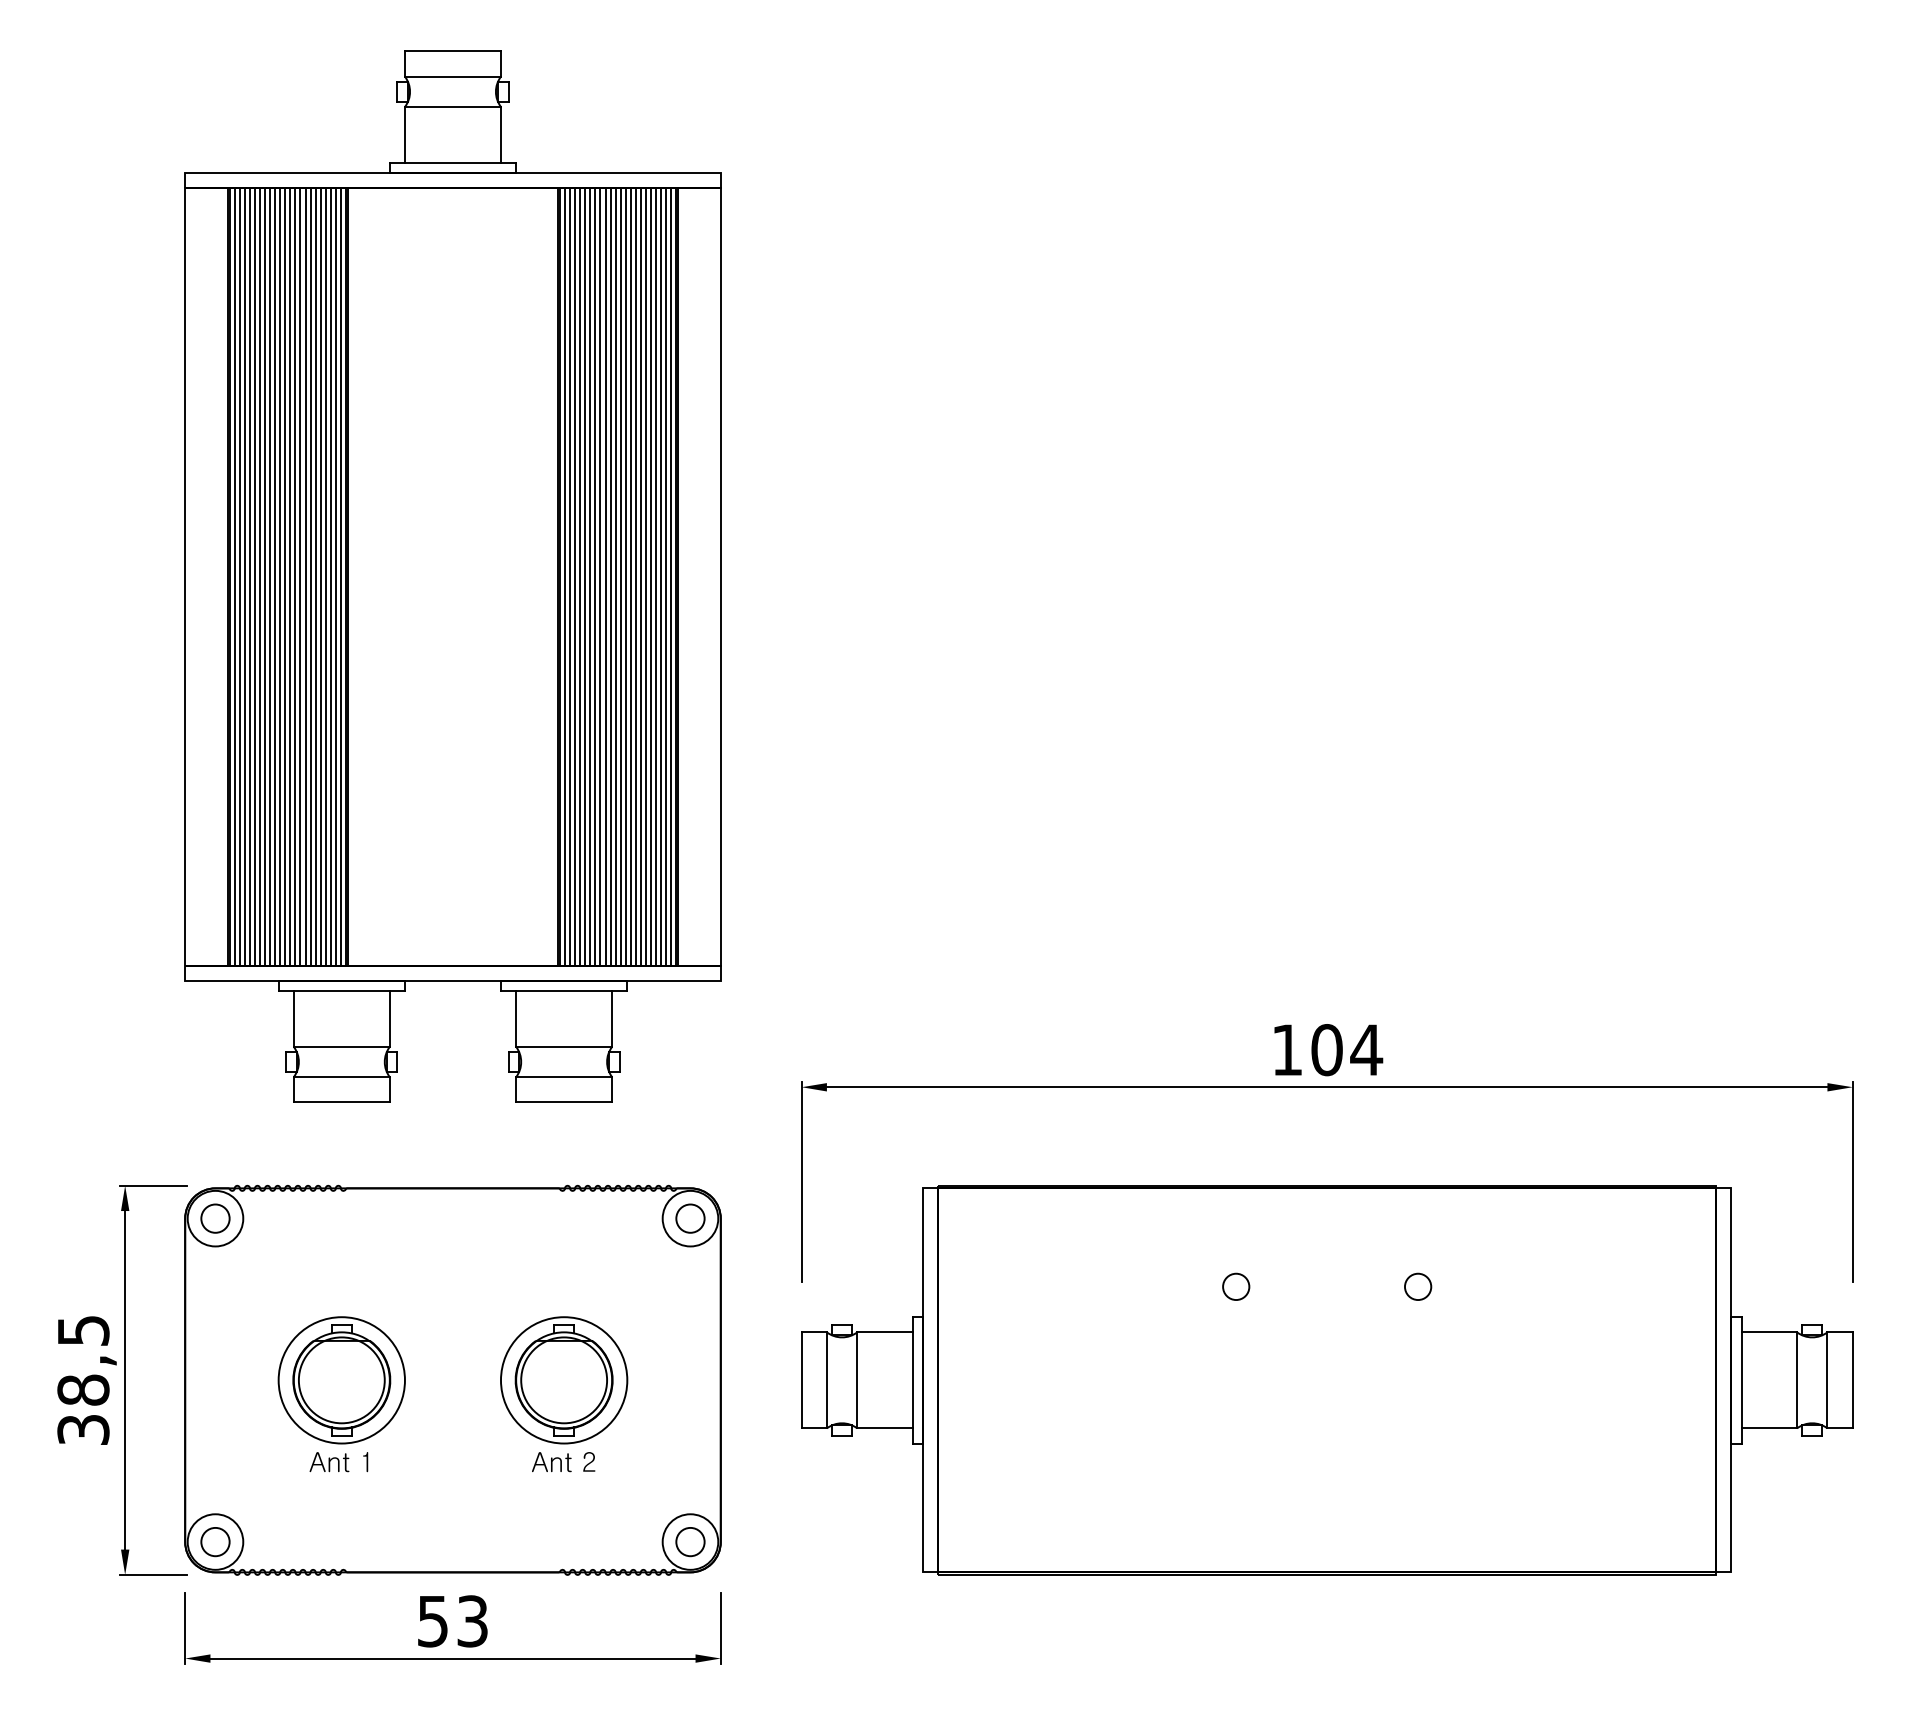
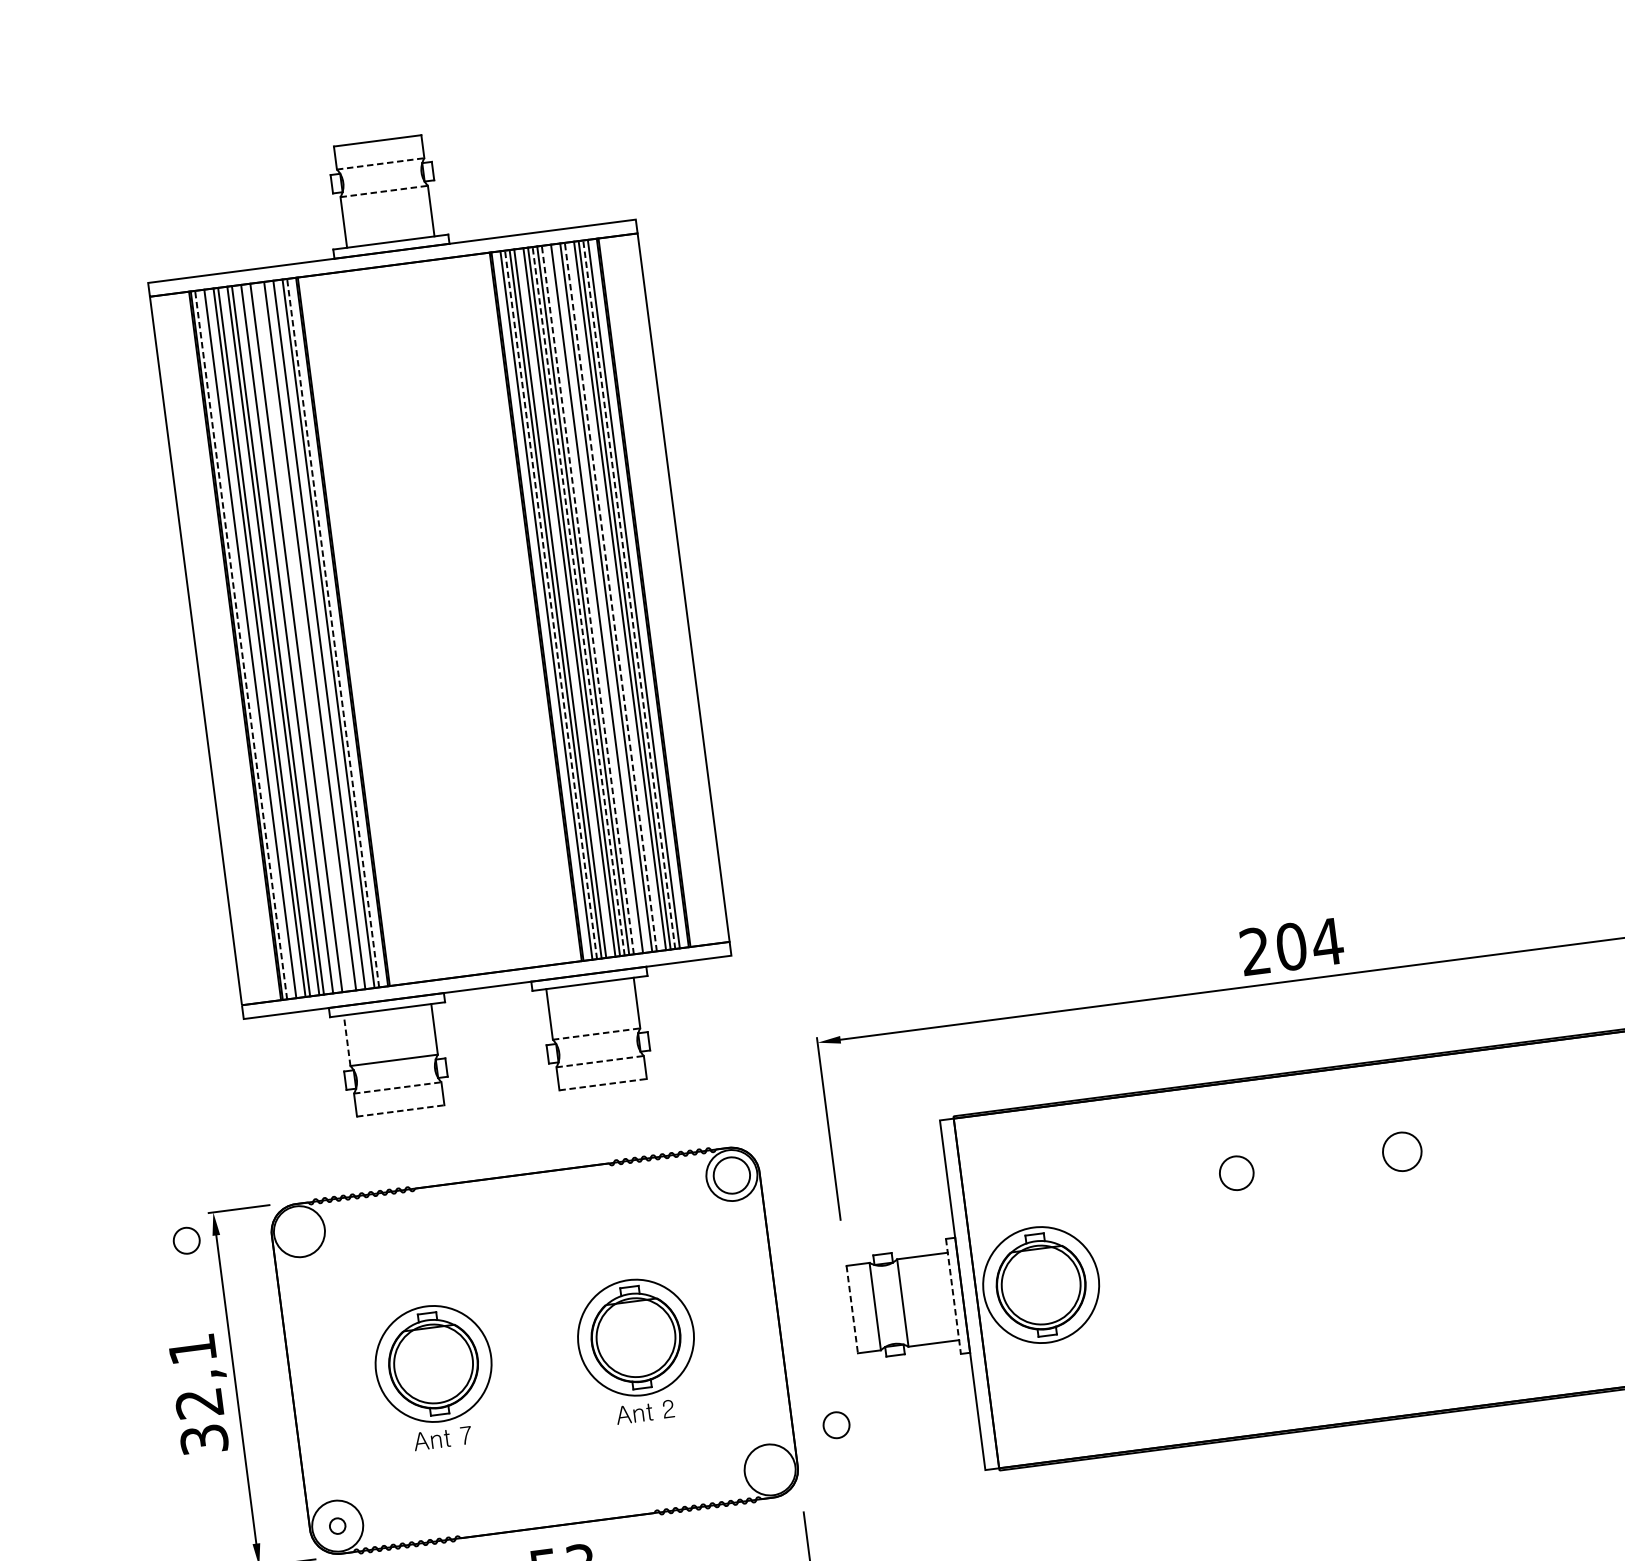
line: (453, 76) -> (381, 163), solid -> dashed
line: (453, 106) -> (384, 190), solid -> dashed
line: (234, 576) -> (240, 644), solid -> dashed
line: (239, 576) -> (245, 644), removed
line: (249, 576) -> (254, 643), removed
line: (265, 576) -> (269, 641), removed
line: (280, 576) -> (282, 639), removed
line: (290, 576) -> (291, 638), removed
line: (300, 576) -> (300, 636), removed
line: (305, 576) -> (305, 636), removed
line: (315, 576) -> (314, 635), removed
line: (325, 576) -> (323, 634), removed
line: (335, 576) -> (332, 632), solid -> dashed
line: (340, 576) -> (337, 632), removed
line: (565, 576) -> (542, 605), removed
line: (575, 576) -> (551, 604), solid -> dashed
line: (590, 576) -> (564, 602), removed
line: (605, 576) -> (578, 600), solid -> dashed
line: (615, 576) -> (587, 599), solid -> dashed
line: (620, 576) -> (592, 599), removed
line: (630, 576) -> (601, 597), removed
line: (640, 576) -> (610, 596), solid -> dashed
line: (645, 576) -> (615, 596), removed
line: (661, 576) -> (629, 594), solid -> dashed
line: (671, 576) -> (638, 593), removed
line: (293, 1019) -> (346, 1041), solid -> dashed
line: (564, 1046) -> (596, 1033), solid -> dashed
text: (1286, 1049) -> (1254, 951), 104 -> 204
line: (342, 1077) -> (398, 1088), solid -> dashed
line: (564, 1077) -> (600, 1061), solid -> dashed
line: (342, 1102) -> (401, 1110), solid -> dashed
line: (564, 1102) -> (603, 1084), solid -> dashed
circle: (215, 1218) -> (186, 1240), moved
circle: (690, 1218) -> (731, 1175), size x1.4
circle: (1236, 1286) -> (1237, 1172), size x1.4
circle: (1418, 1286) -> (1402, 1151), size x1.6
text: (83, 1360) -> (196, 1376), 38,5 -> 32,1
line: (801, 1380) -> (852, 1309), solid -> dashed
line: (912, 1380) -> (953, 1296), solid -> dashed
part: (1009, 1380) -> (1041, 1285), added
text: (367, 1462) -> (466, 1435), 1 -> 7
circle: (215, 1541) -> (337, 1525), size x0.6
circle: (690, 1542) -> (836, 1425), moved

